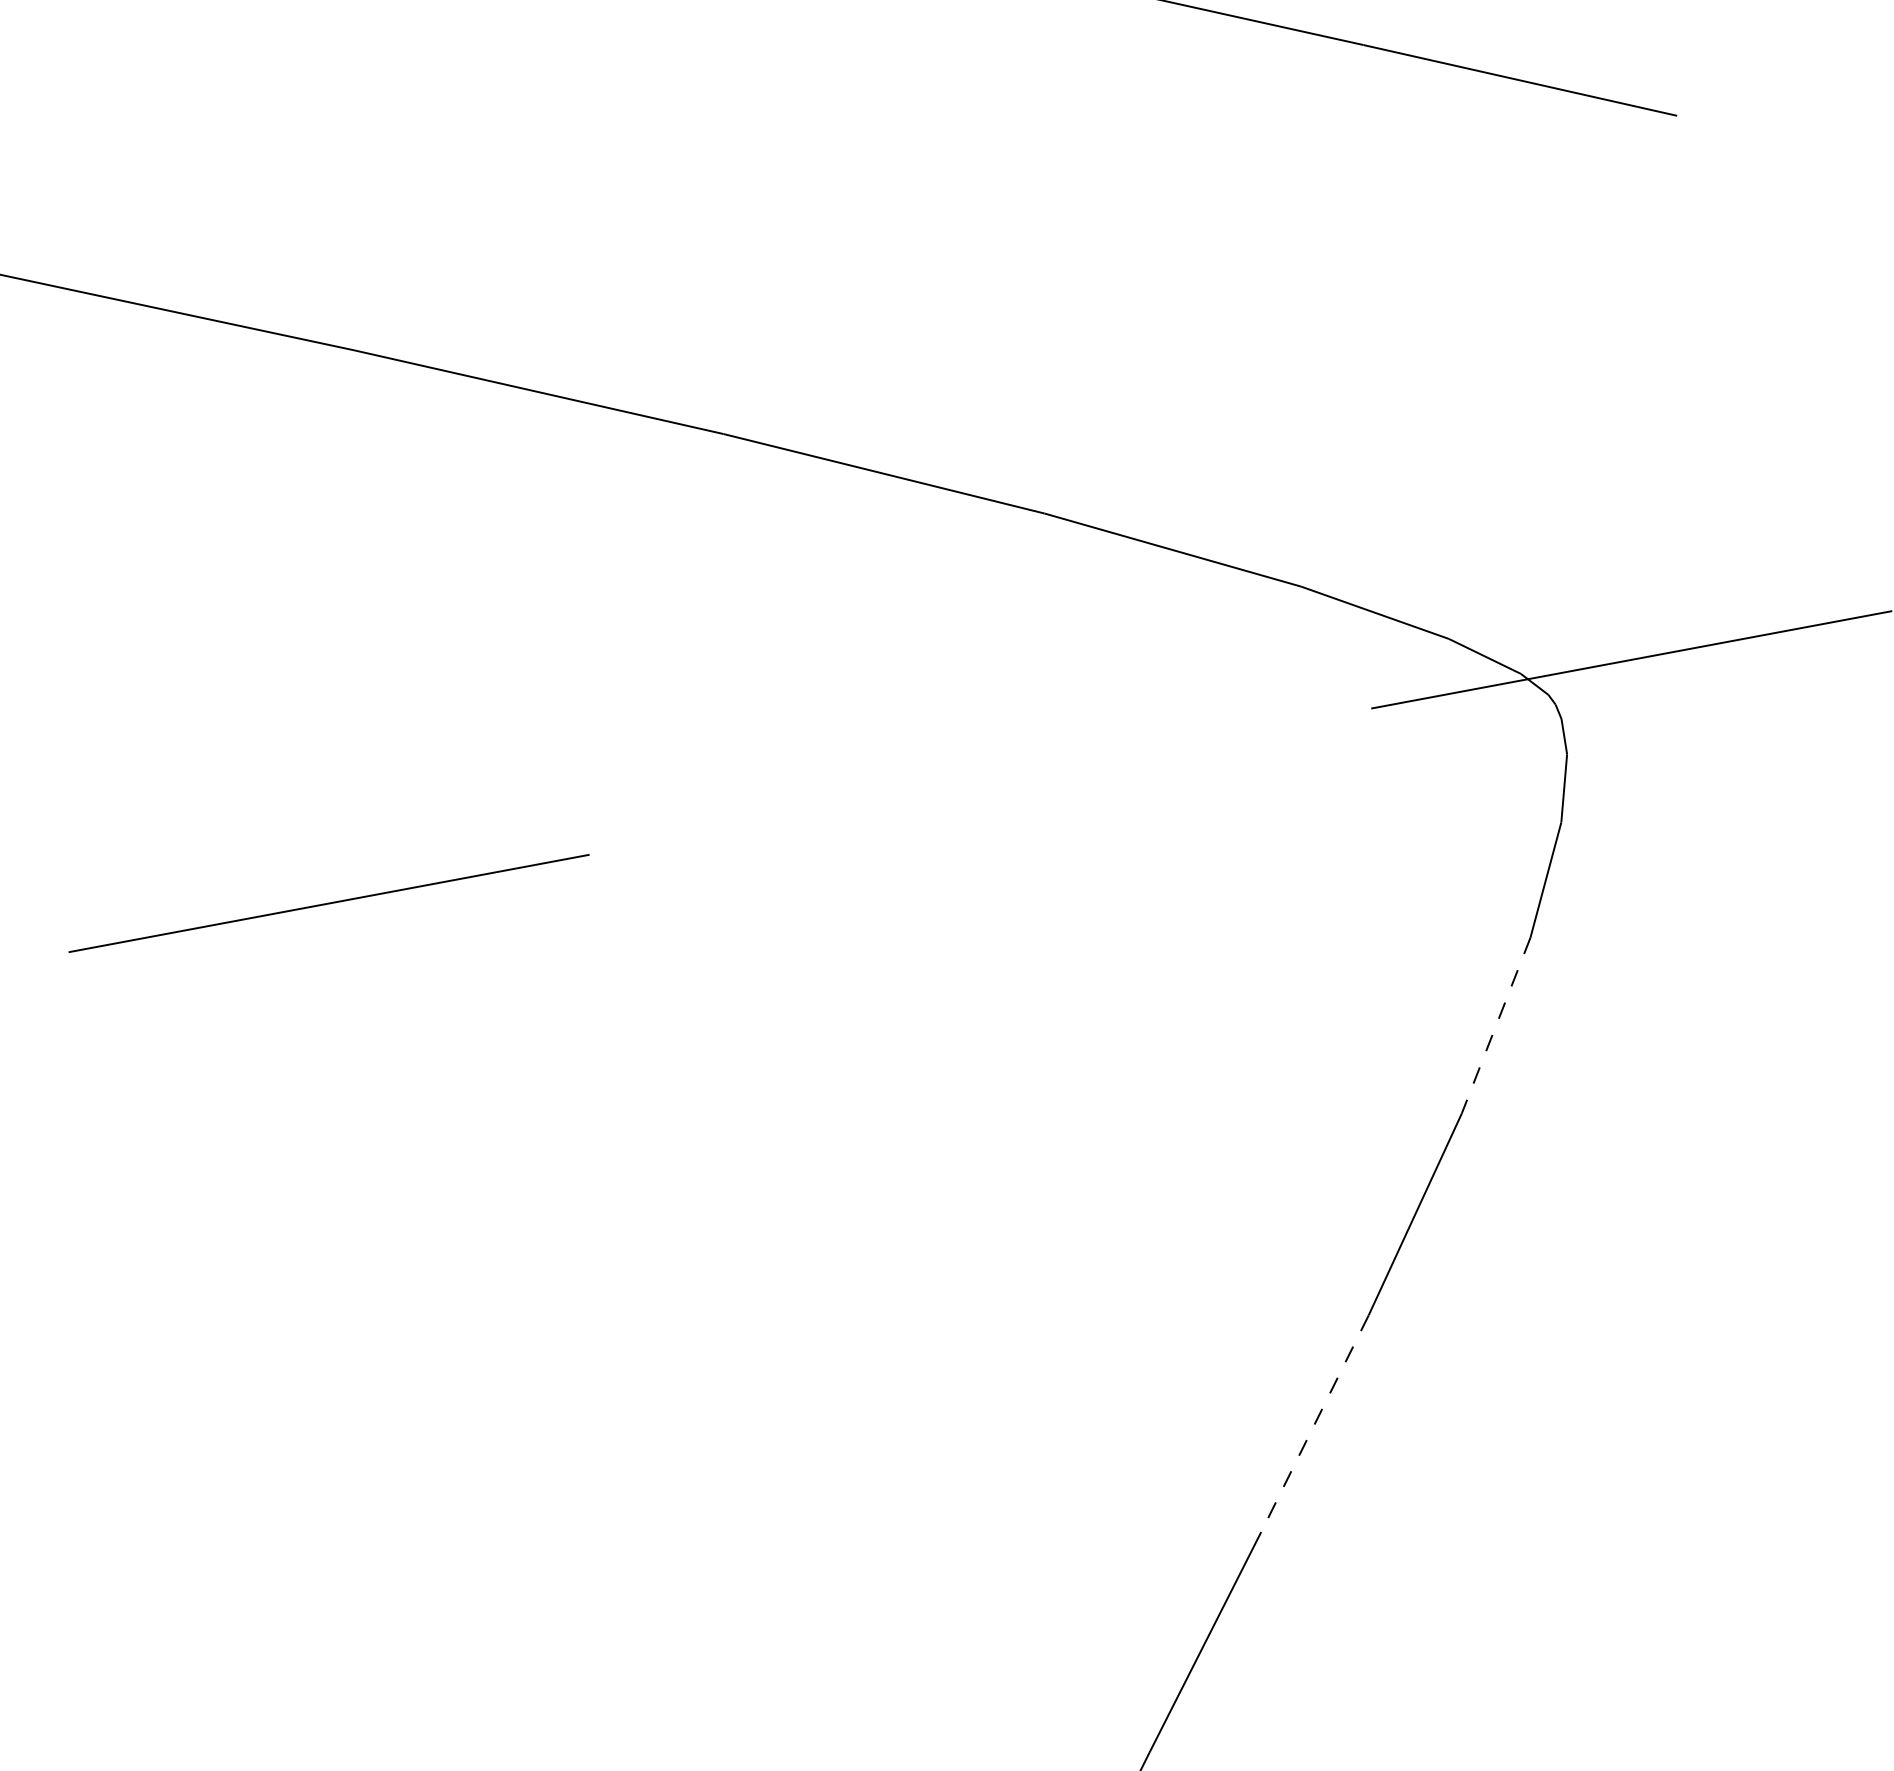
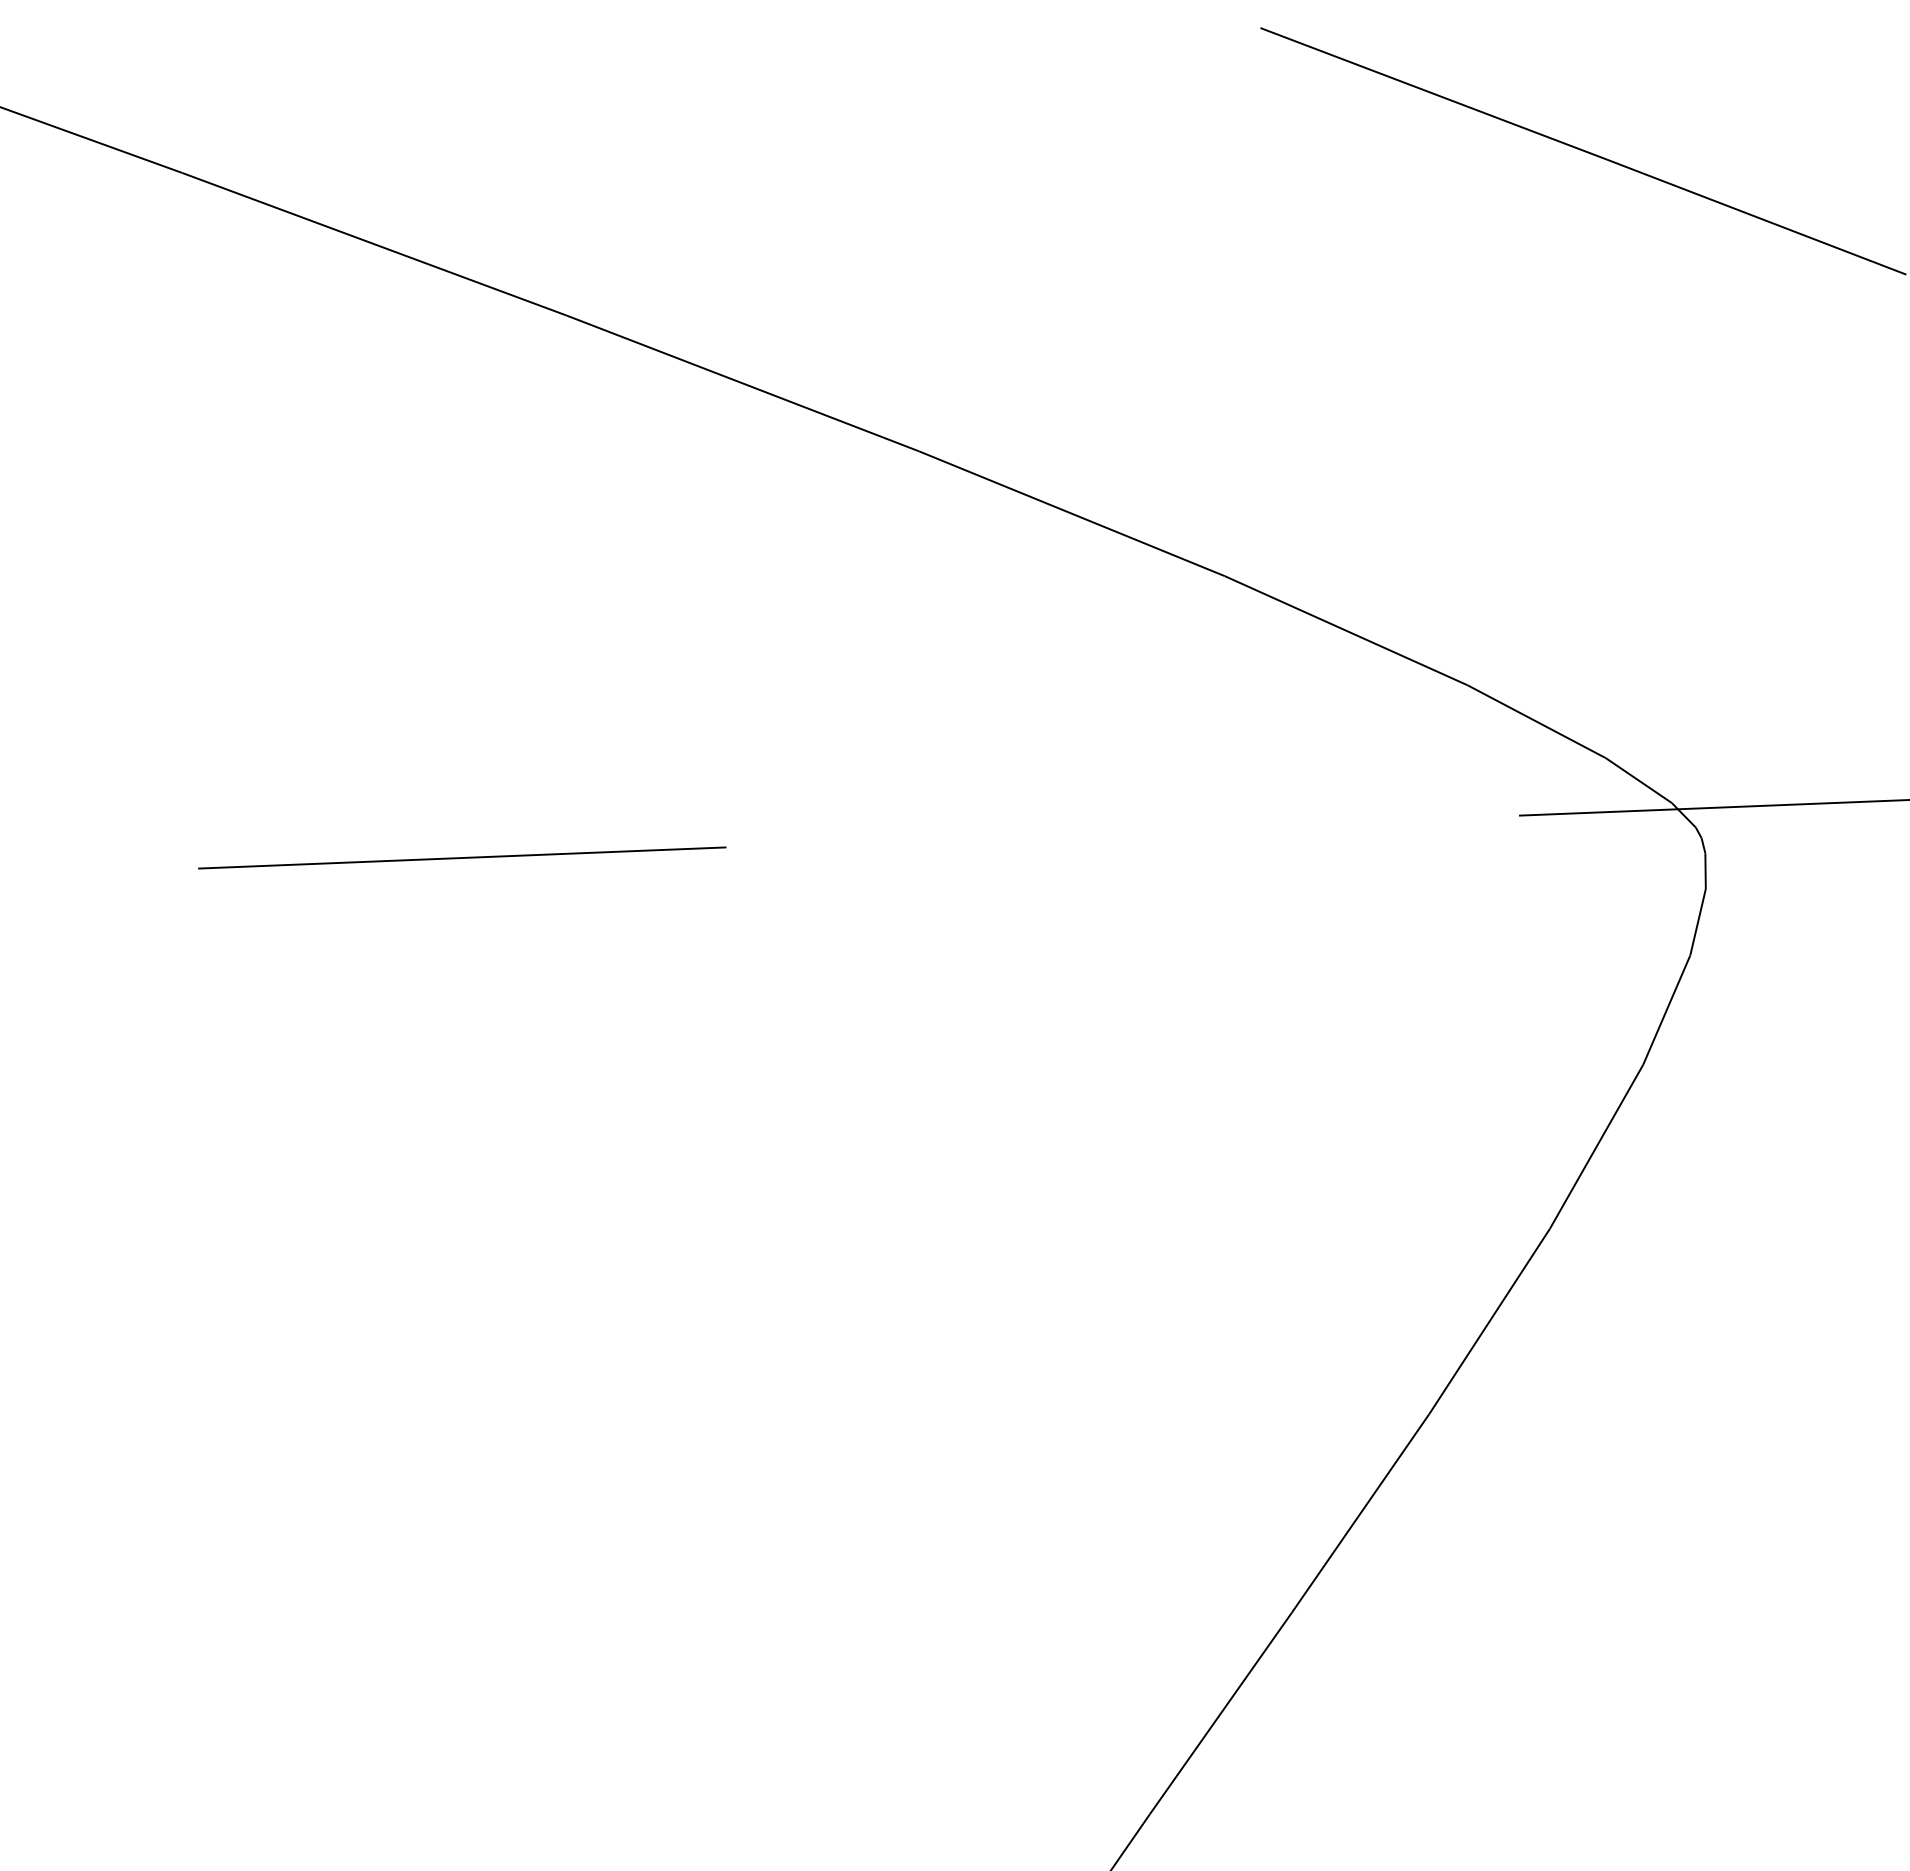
line: (1496, 1026) -> (1596, 1147), dashed -> solid
line: (1314, 1423) -> (1360, 1513), dashed -> solid

